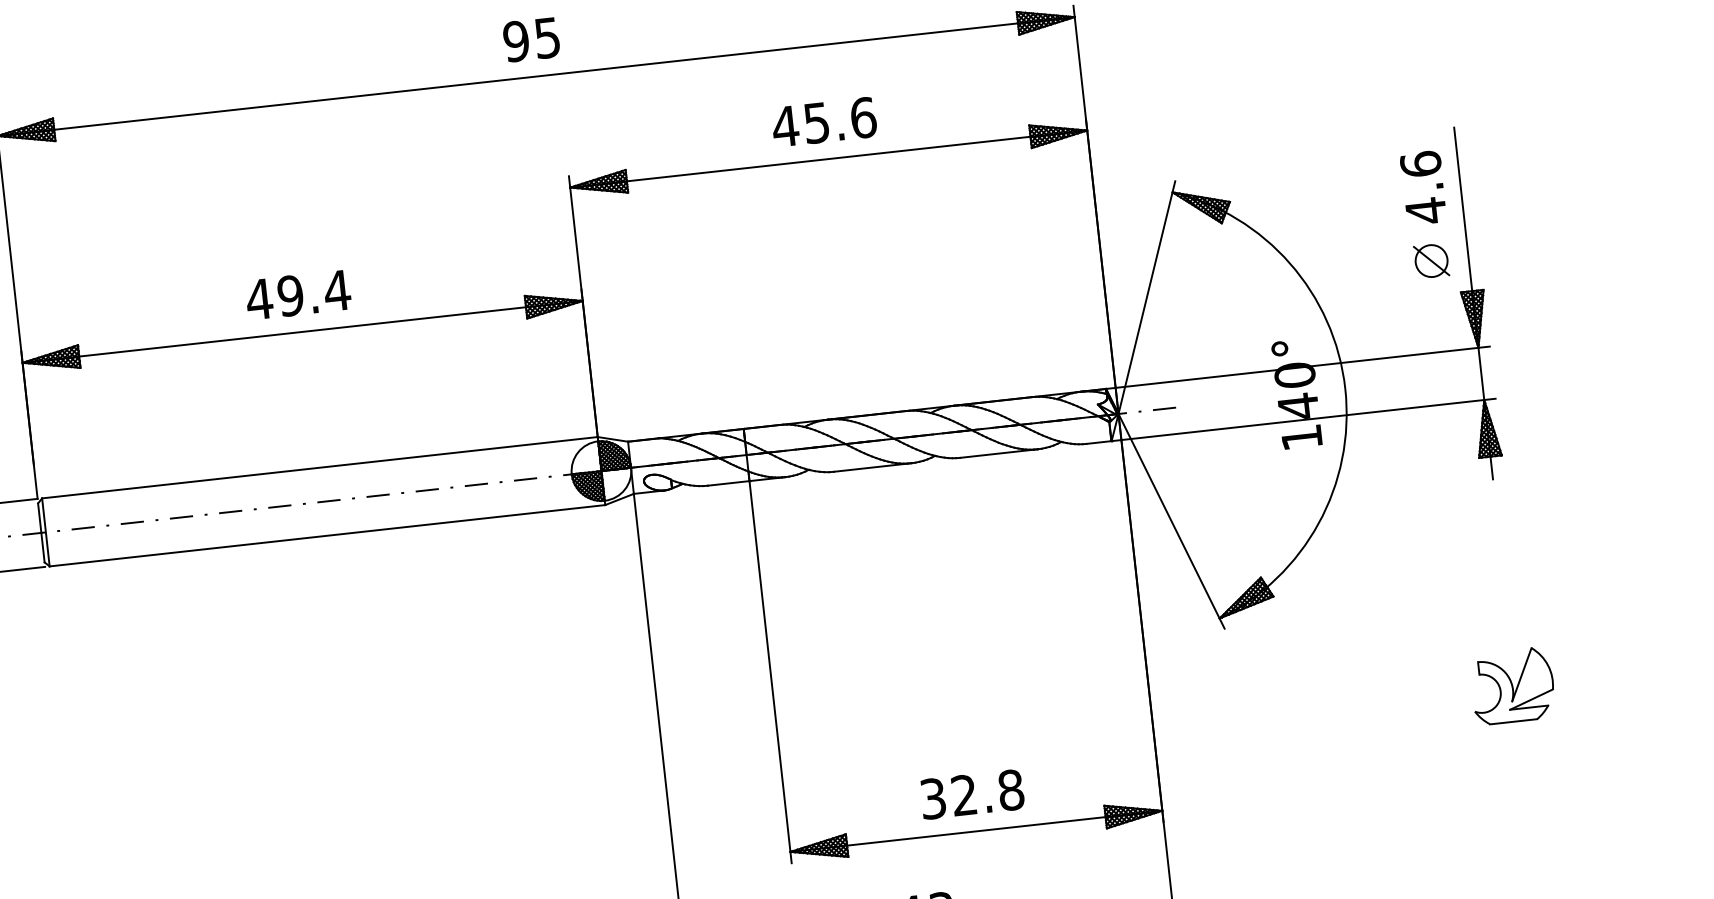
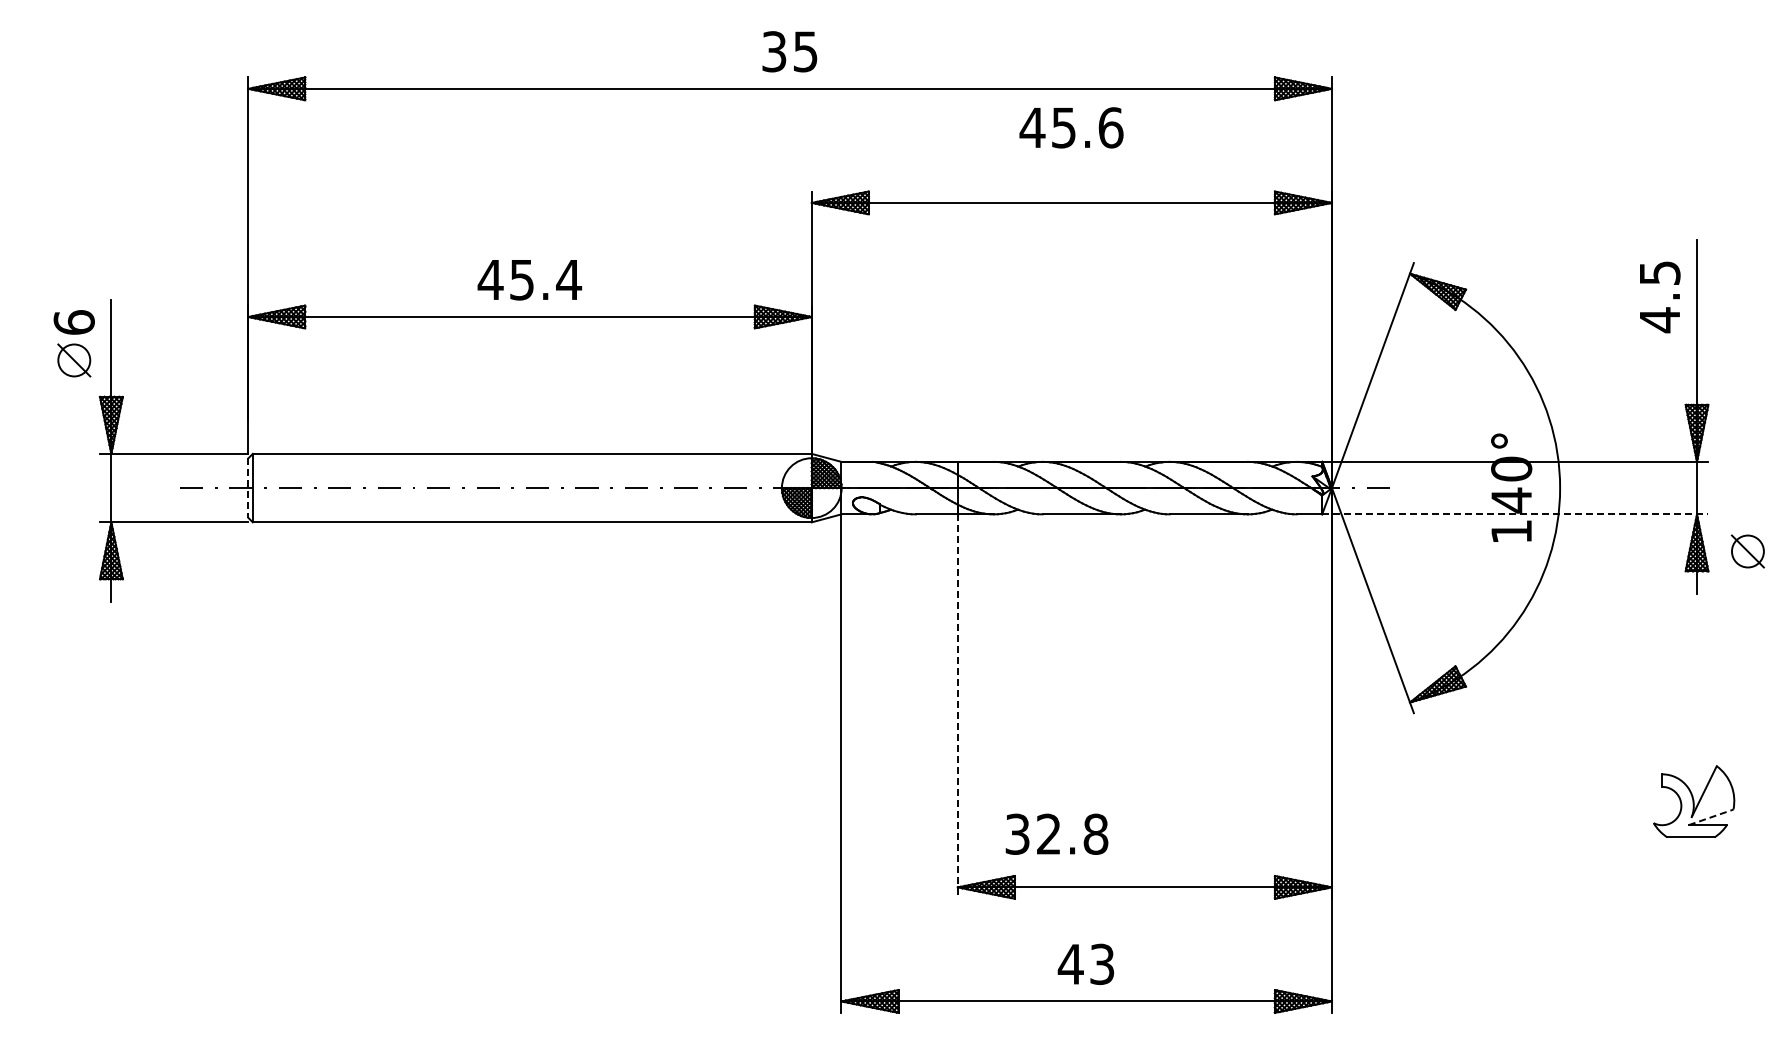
text: (516, 41) -> (774, 51), 95 -> 35
text: (824, 121) -> (1071, 127), moved
text: (1420, 163) -> (1659, 272), 4.6 -> 4.5
part: (1431, 261) -> (1747, 551), moved
text: (290, 295) -> (521, 279), 49.4 -> 45.4
line: (1303, 420) -> (1515, 514), solid -> dashed
line: (41, 533) -> (248, 488), solid -> dashed
line: (770, 673) -> (957, 707), solid -> dashed
line: (1531, 699) -> (1711, 817), solid -> dashed
text: (971, 793) -> (1056, 833), moved

